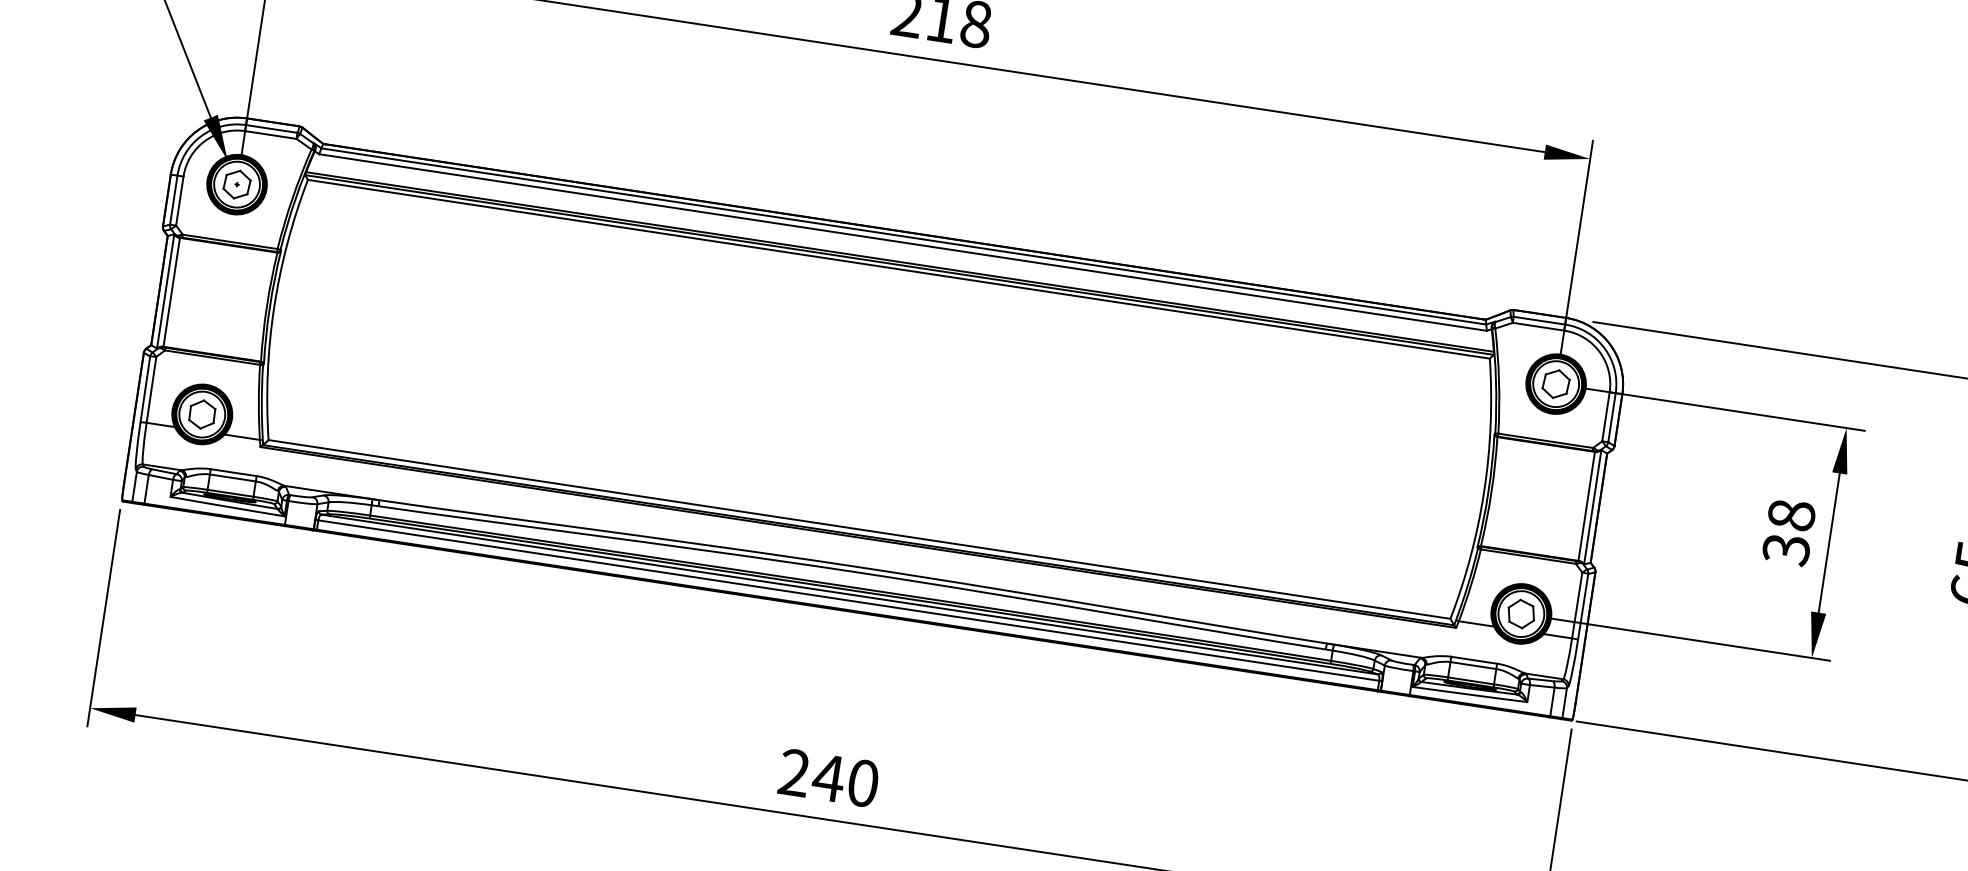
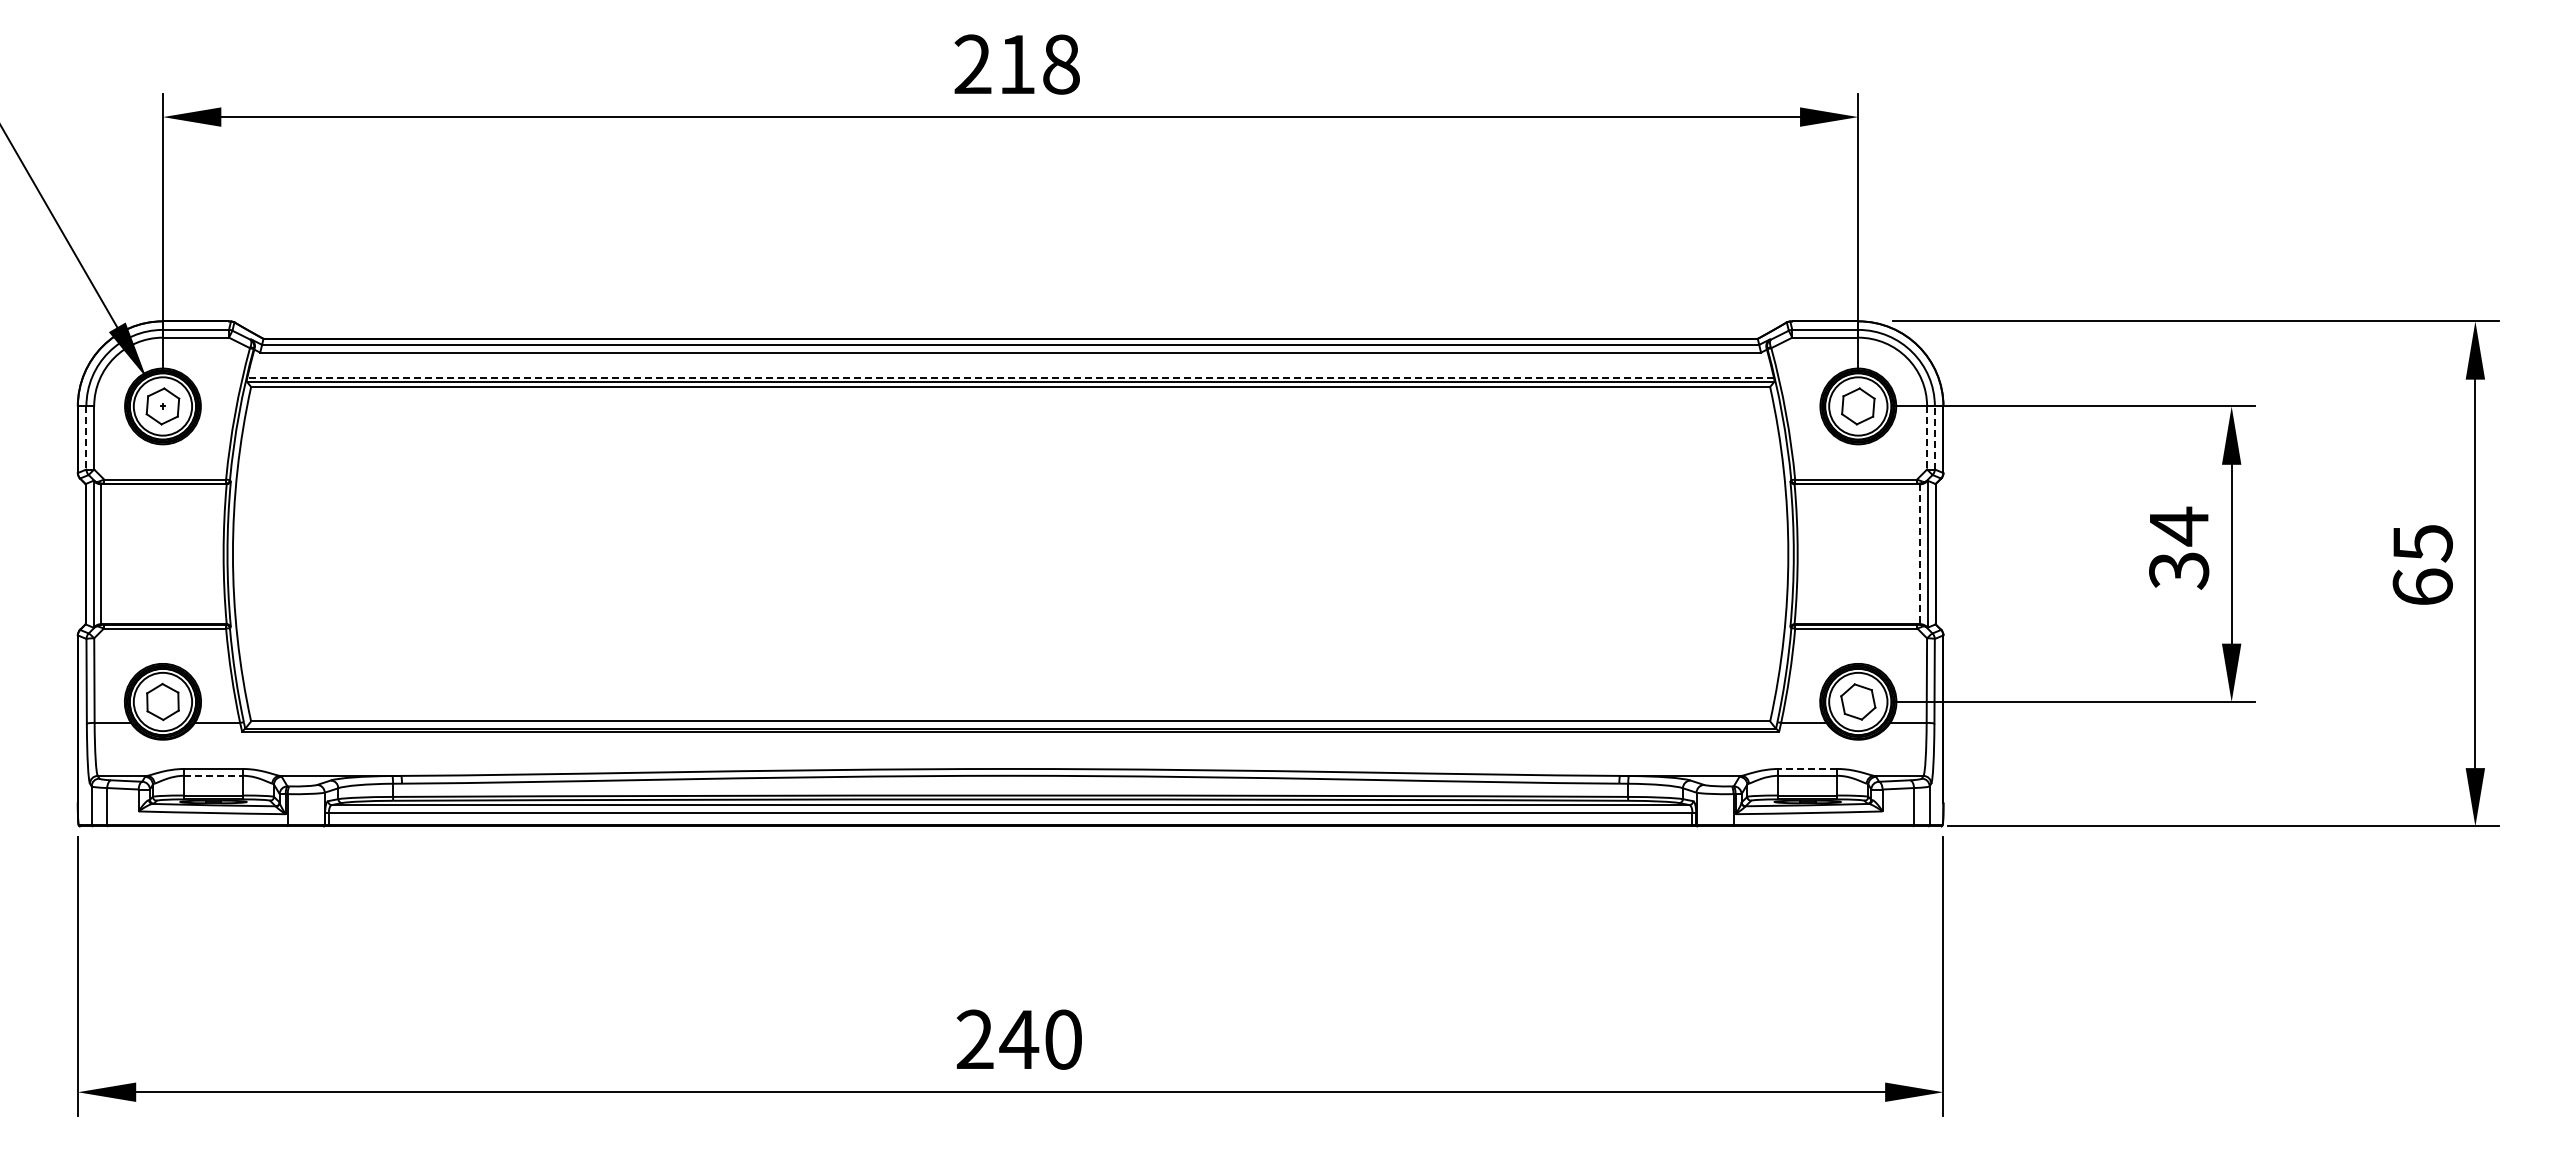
line: (173, 200) -> (86, 438), solid -> dashed
line: (899, 261) -> (1010, 377), solid -> dashed
line: (1606, 417) -> (1927, 438), solid -> dashed
line: (1611, 418) -> (1934, 438), solid -> dashed
line: (232, 477) -> (213, 775), solid -> dashed
line: (1586, 506) -> (1919, 554), solid -> dashed
text: (1791, 515) -> (2179, 526), 38 -> 34
line: (1473, 659) -> (1807, 768), solid -> dashed

